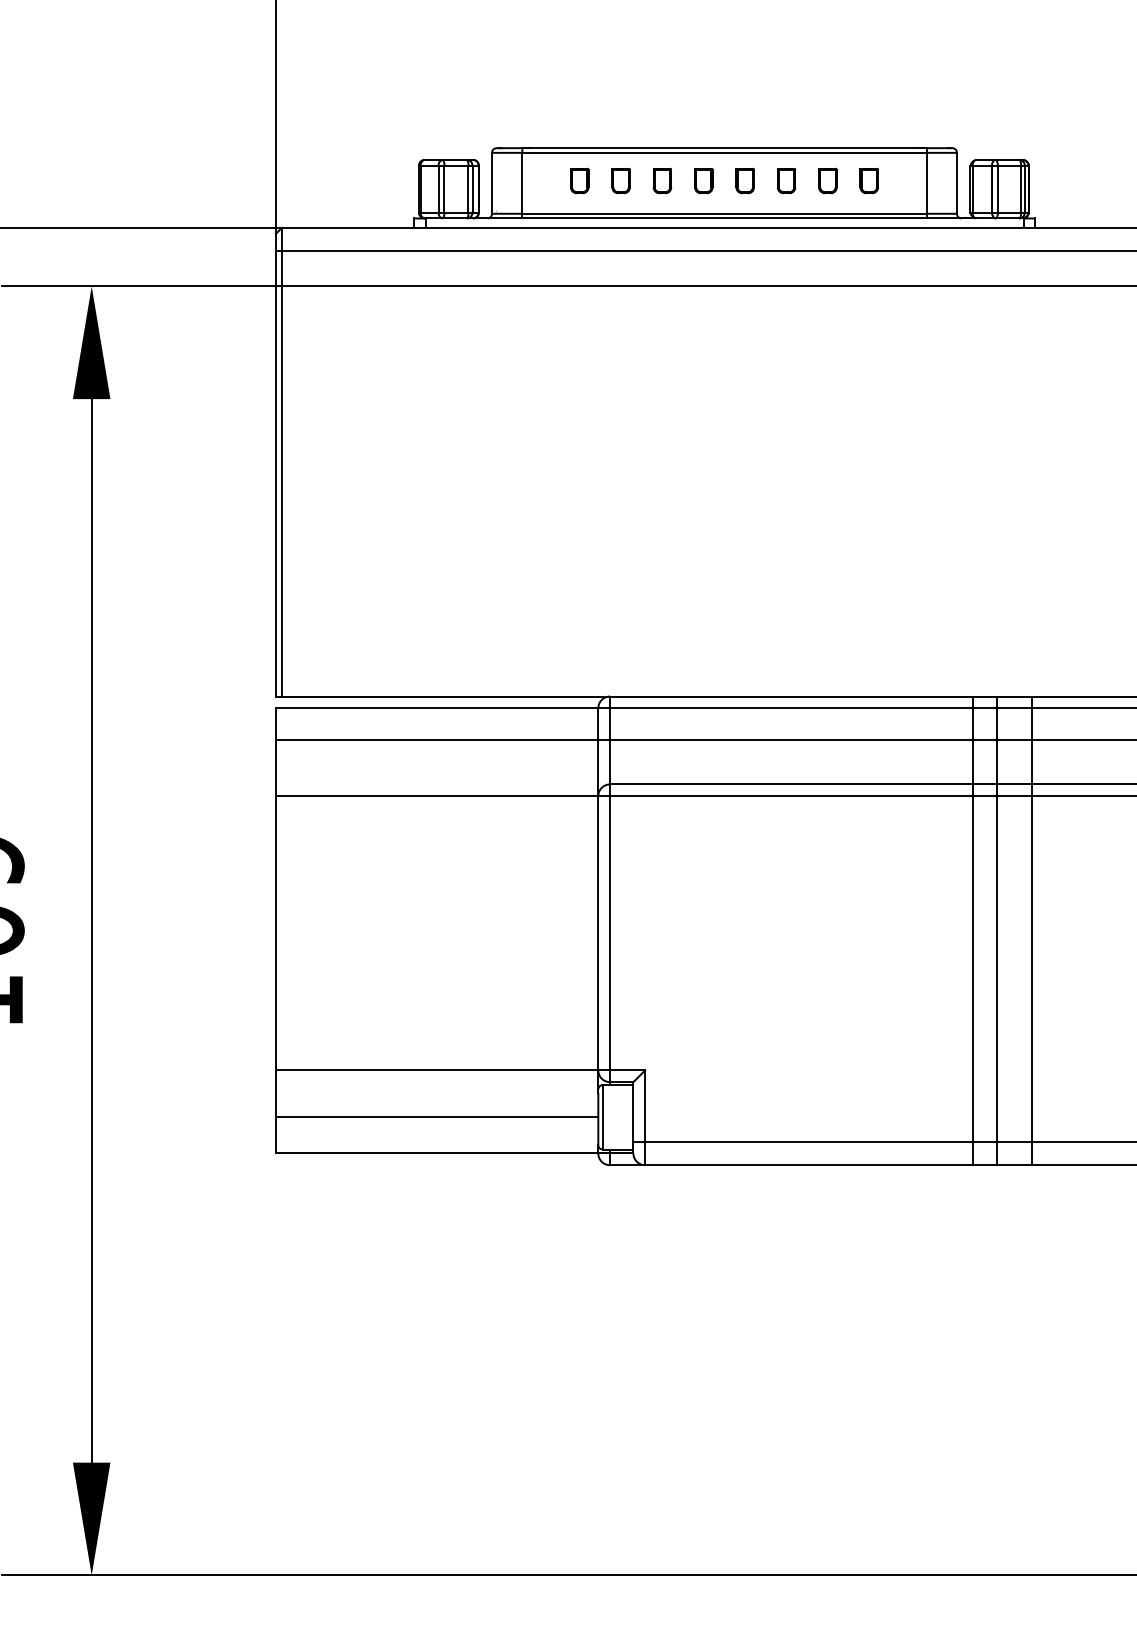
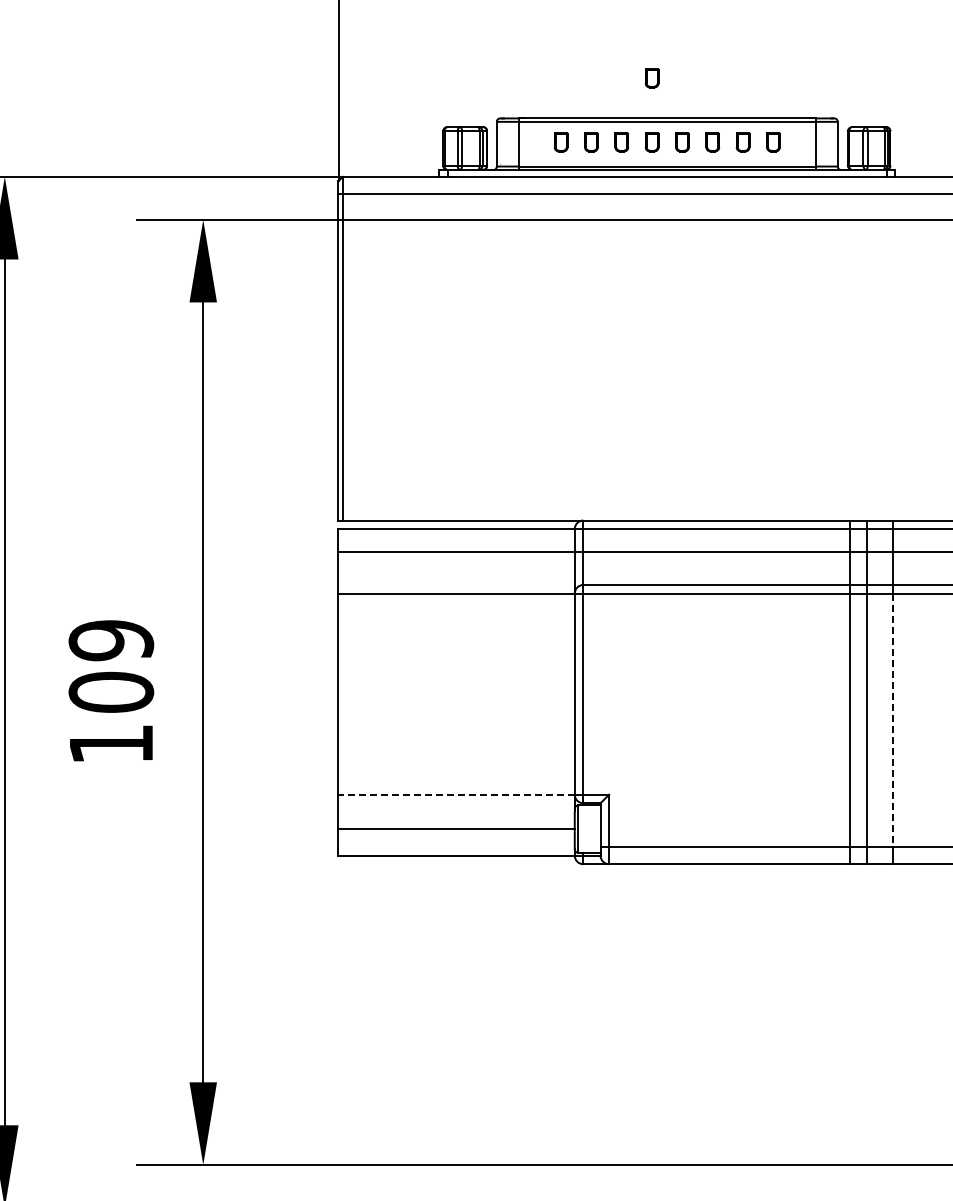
part: (702, 93) -> (651, 78), added
line: (1031, 969) -> (892, 720), solid -> dashed
line: (437, 1070) -> (456, 794), solid -> dashed

